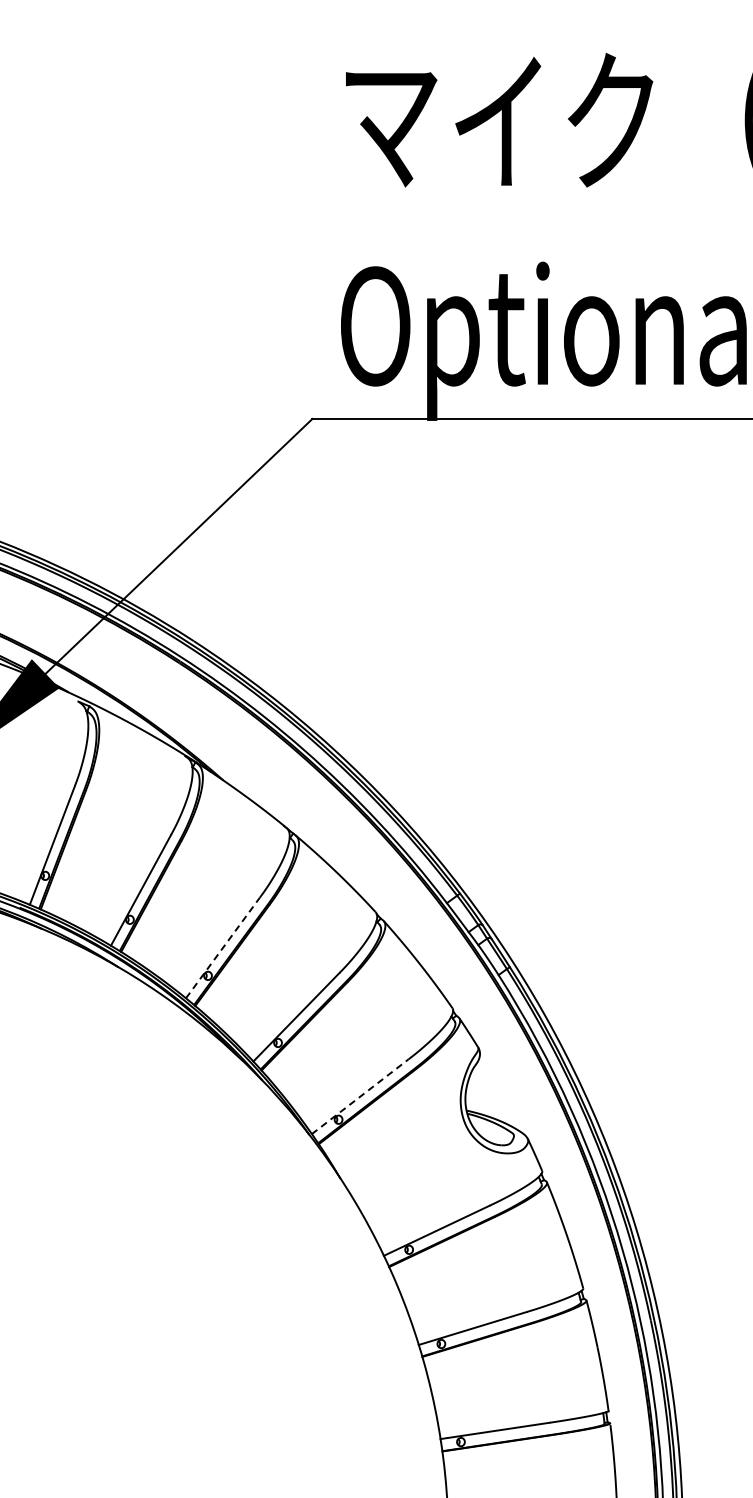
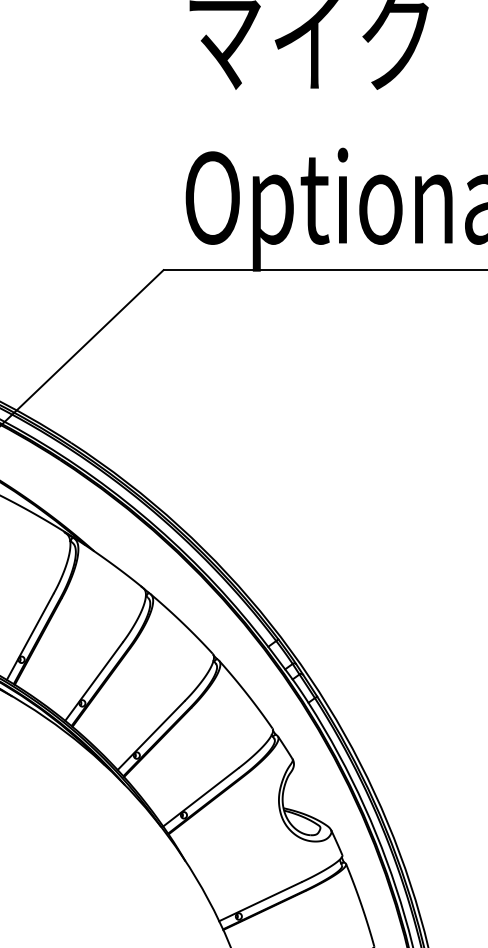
line: (223, 947) -> (94, 681), dashed -> solid
line: (360, 1096) -> (201, 797), dashed -> solid

